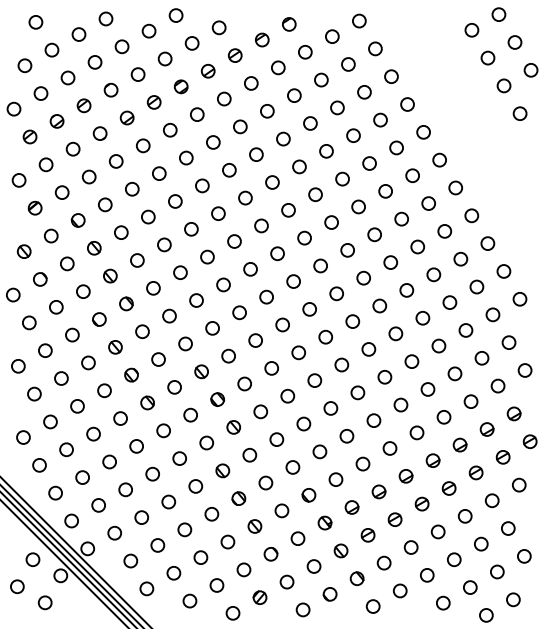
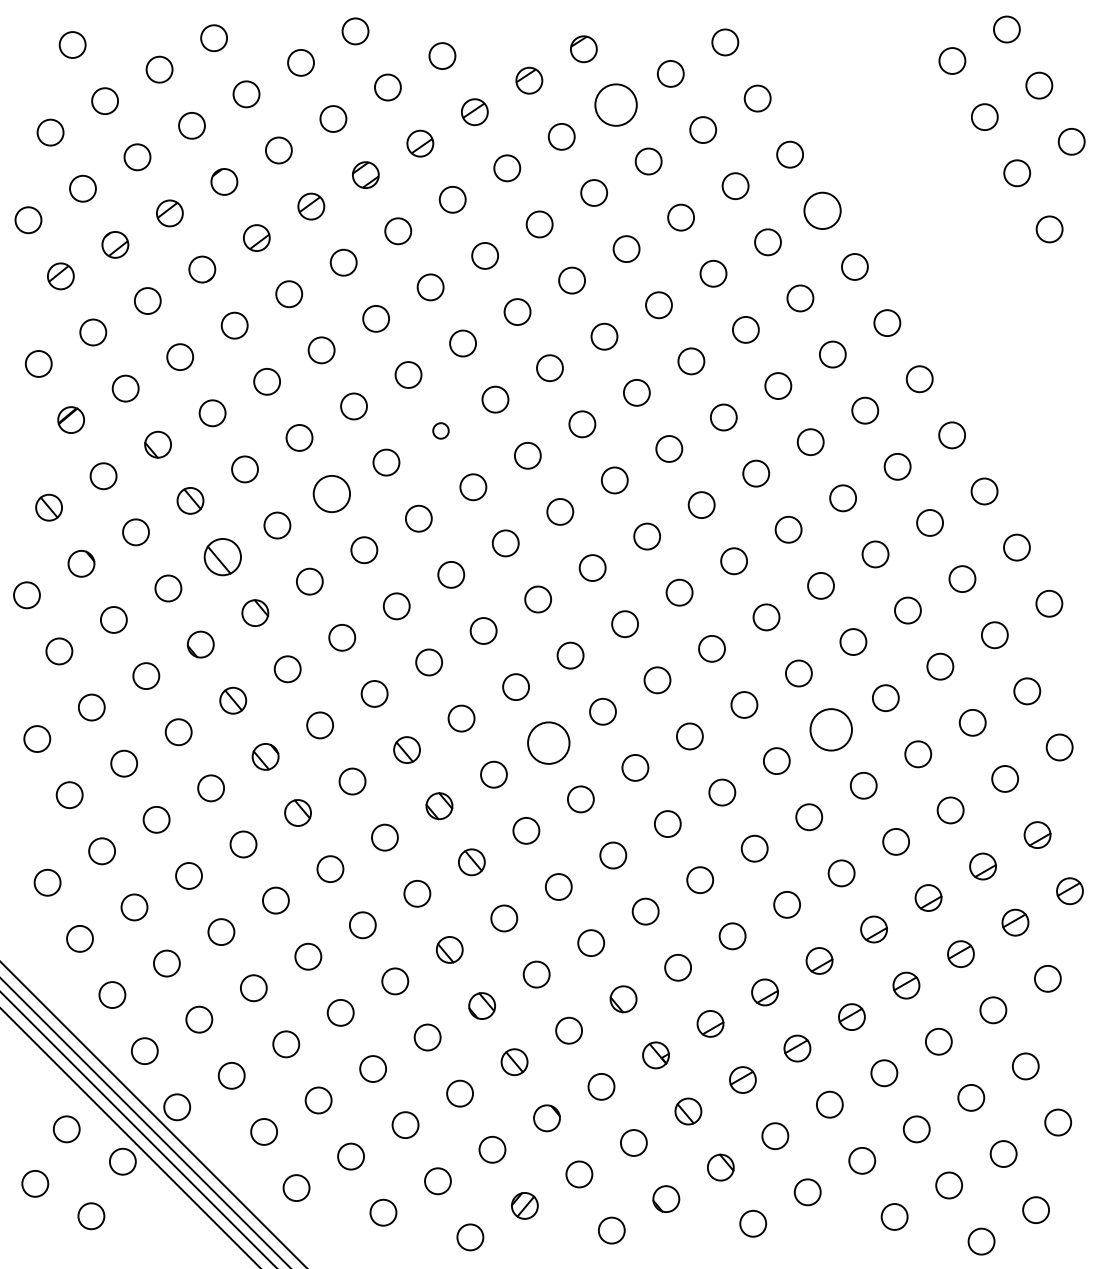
circle: (305, 52) -> (616, 105), size x1.6
circle: (407, 104) -> (822, 210), size x1.4
circle: (218, 213) -> (441, 430), size x0.6
circle: (164, 244) -> (332, 493), size x1.4
part: (110, 275) -> (223, 555), size x1.4
circle: (411, 361) -> (830, 729), size x1.6
circle: (271, 368) -> (548, 743), size x1.6

